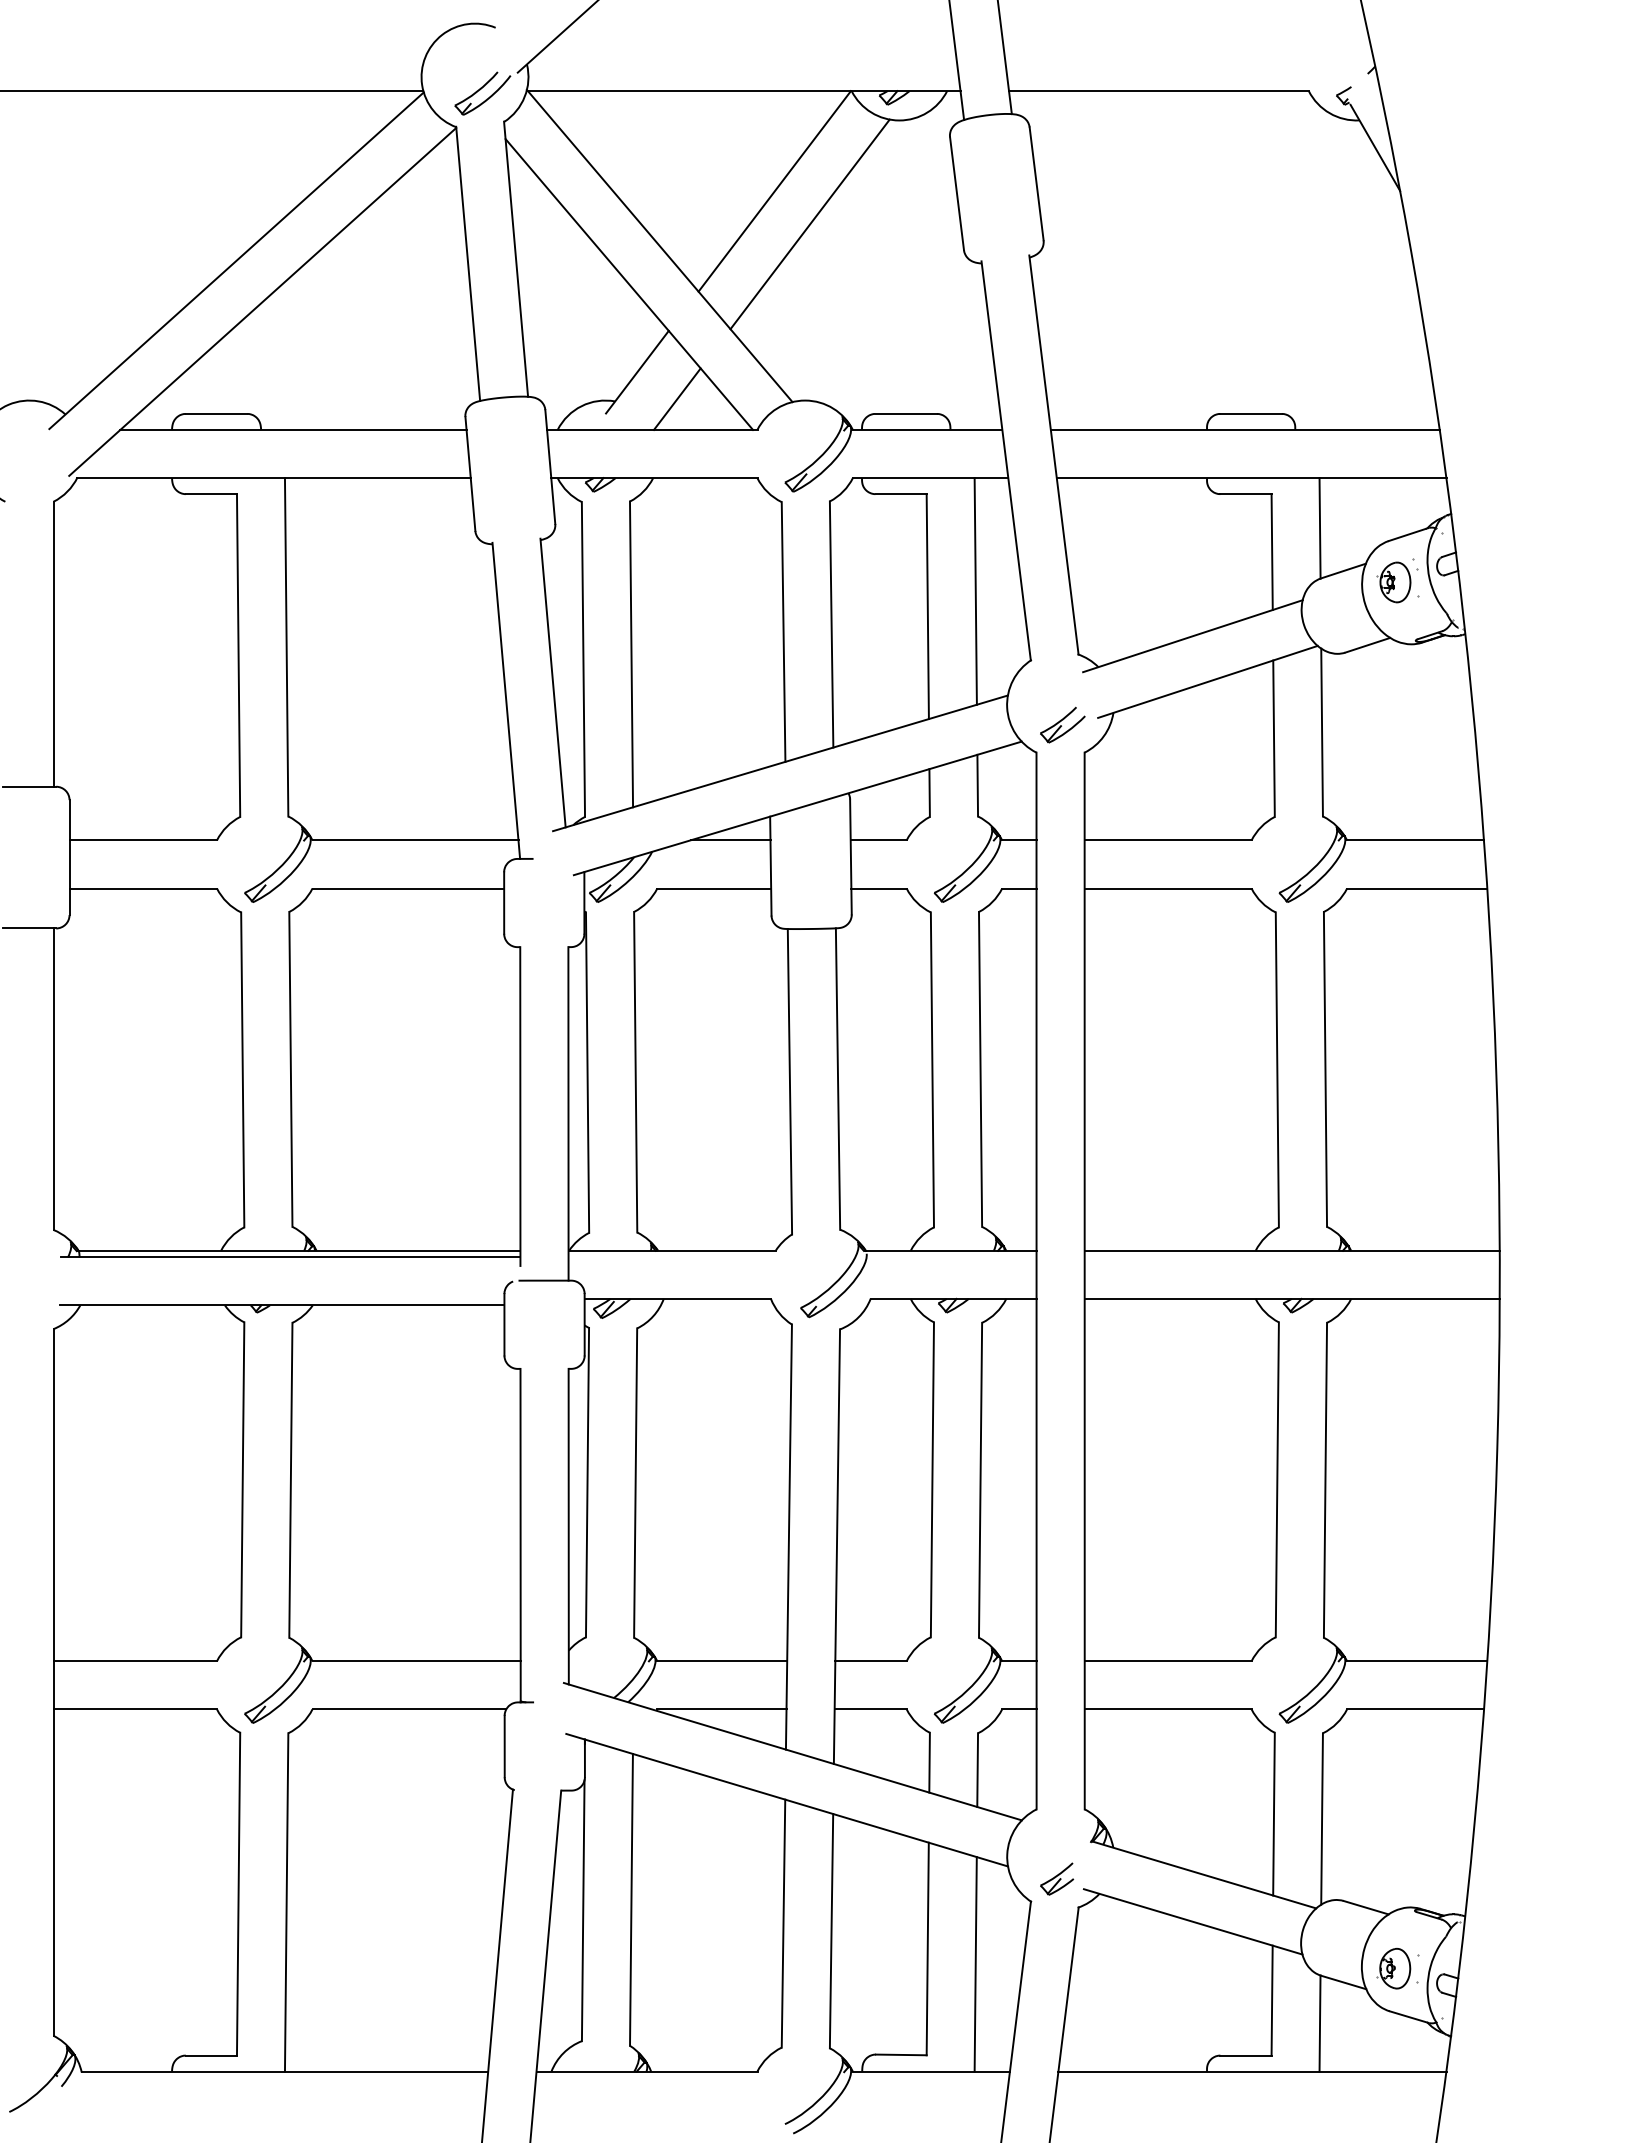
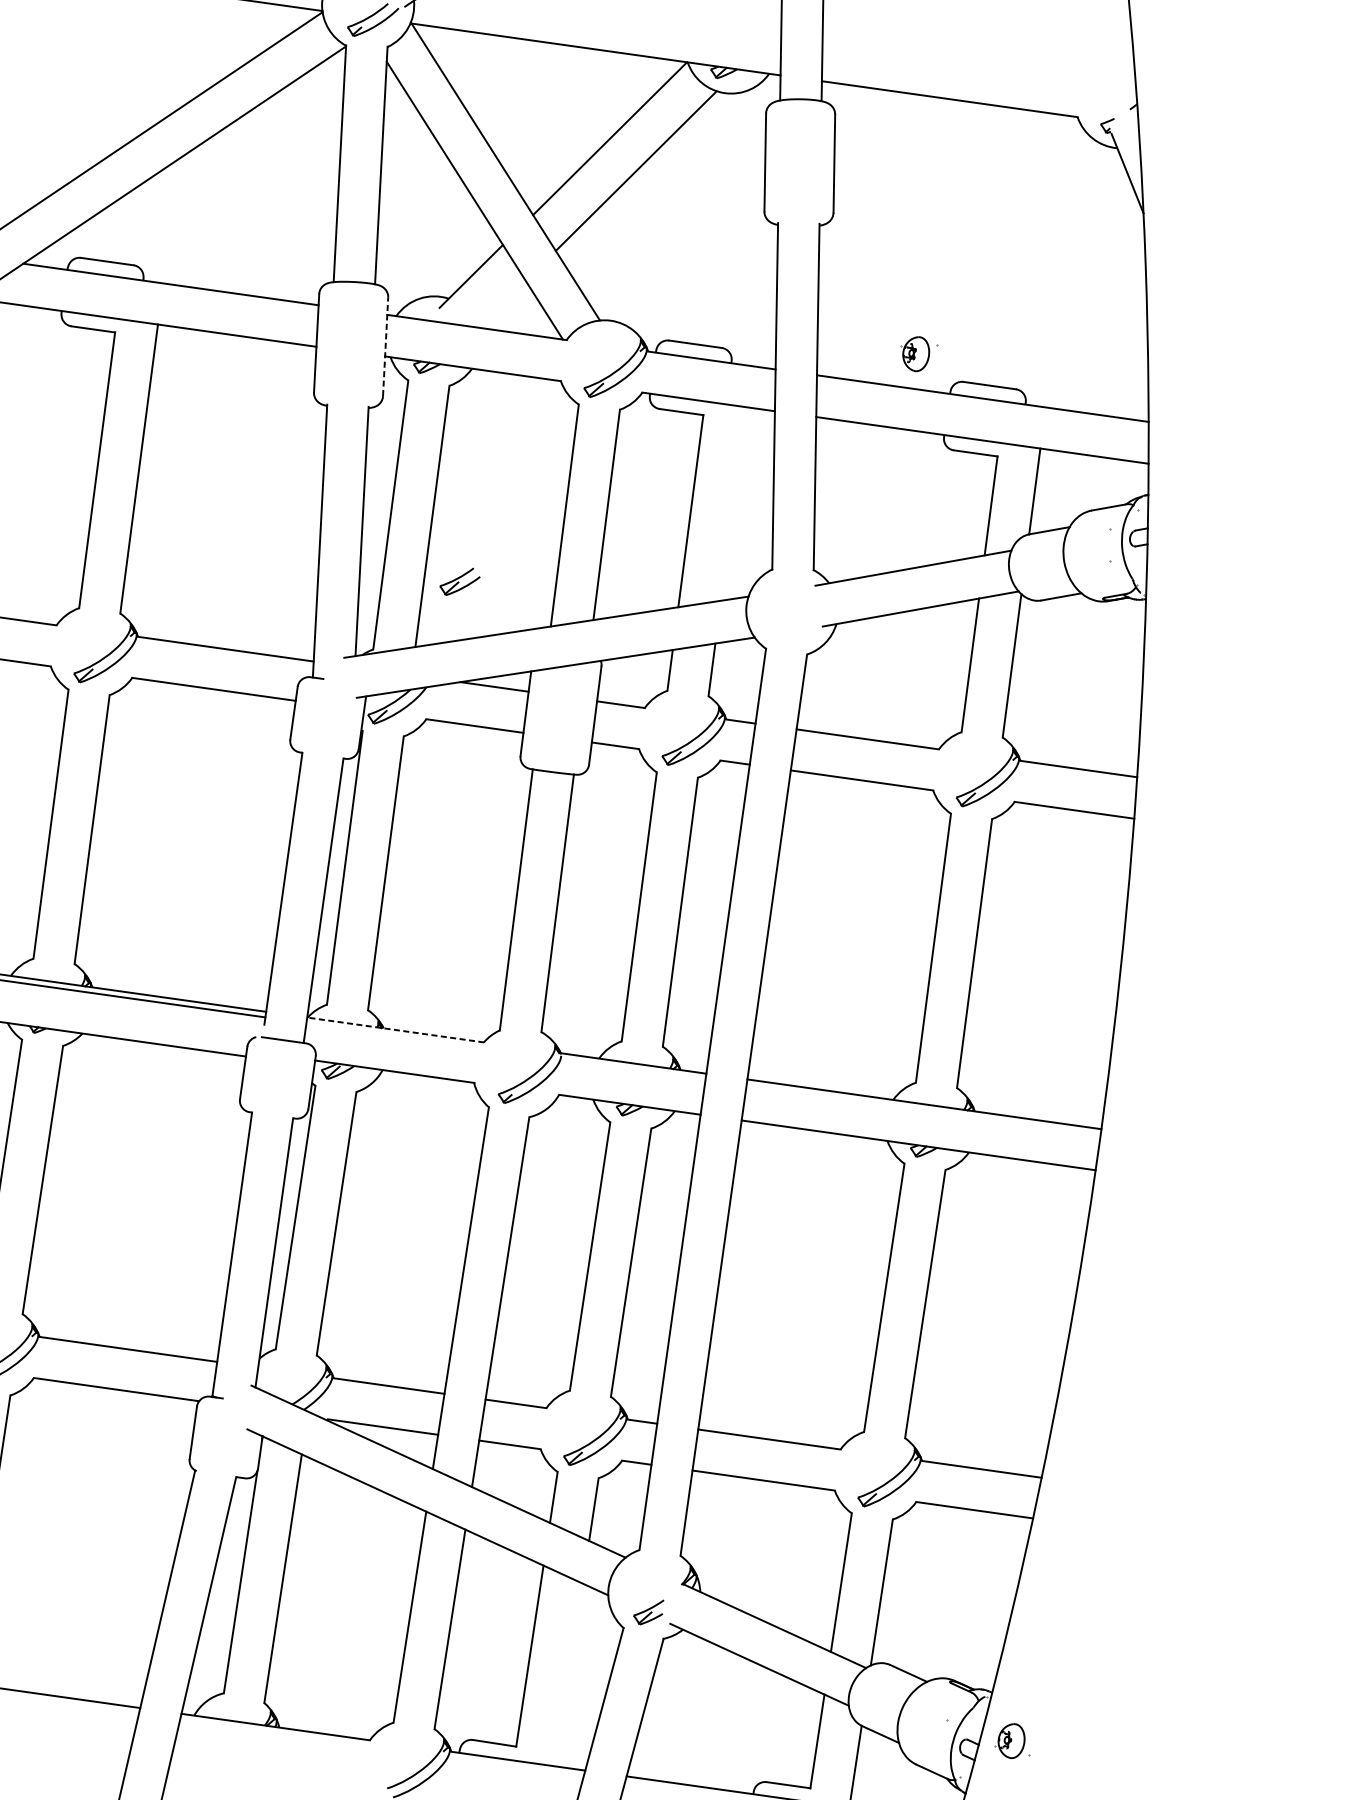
line: (676, 398) -> (501, 303), removed
line: (550, 466) -> (385, 346), solid -> dashed
part: (1397, 582) -> (917, 354), moved
line: (975, 591) -> (733, 504), removed
part: (1062, 724) -> (459, 581), moved
line: (672, 1250) -> (395, 1029), solid -> dashed
line: (975, 1964) -> (568, 1675), removed
part: (1397, 1968) -> (1013, 1741), moved

